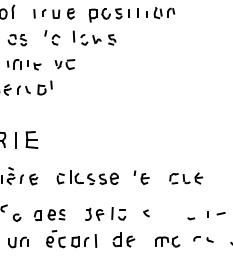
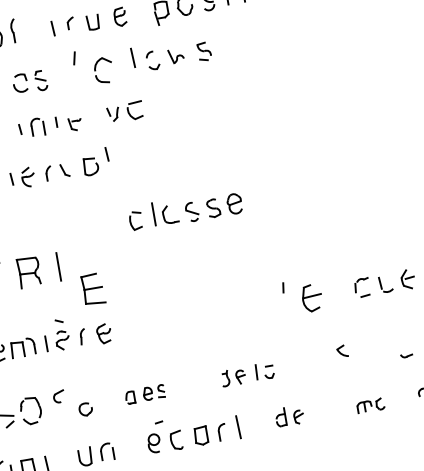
part: (52, 37) -> (93, 66), size x1.4
part: (31, 139) -> (92, 288), moved
part: (87, 177) -> (184, 209), moved
part: (141, 177) -> (302, 295), size x1.4
part: (105, 213) -> (247, 373), size x0.7
part: (146, 213) -> (342, 351), moved
part: (49, 215) -> (144, 395), size x0.7
part: (123, 239) -> (288, 415), size x0.7
part: (167, 241) -> (370, 405), size x0.6

